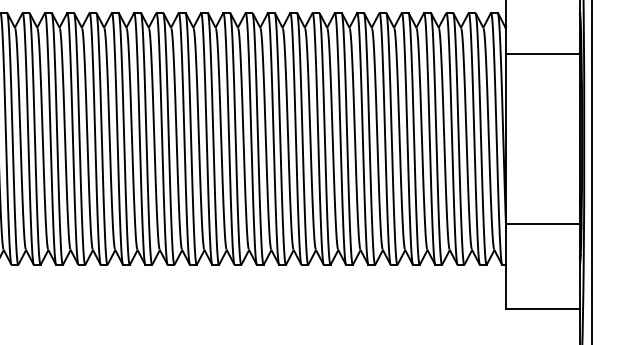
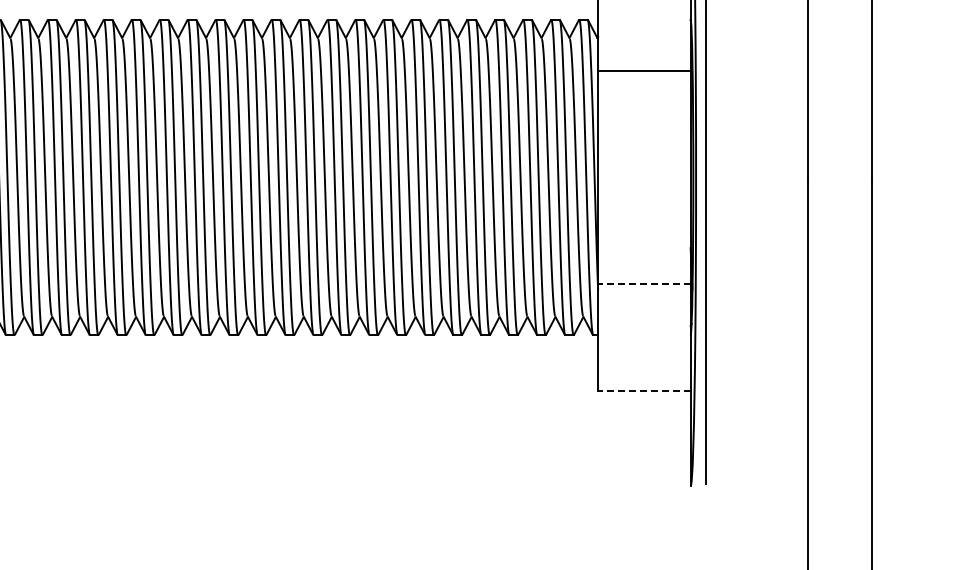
line: (542, 224) -> (643, 284), solid -> dashed
line: (542, 309) -> (643, 391), solid -> dashed

